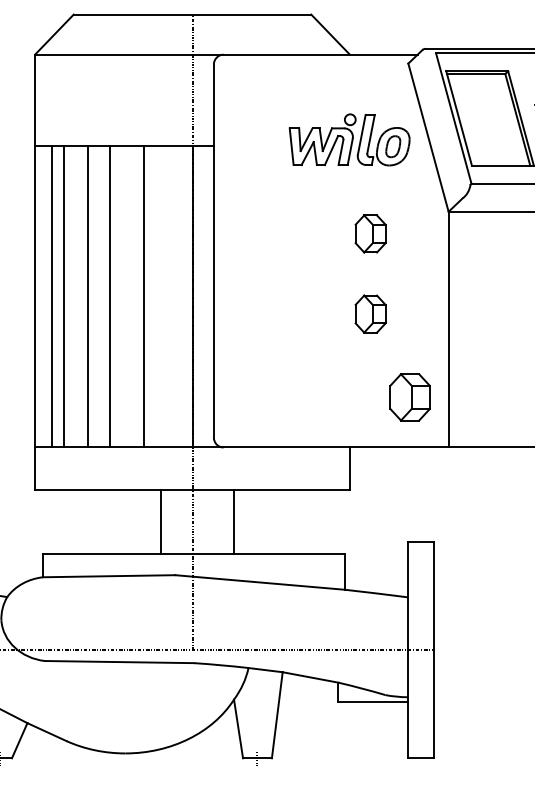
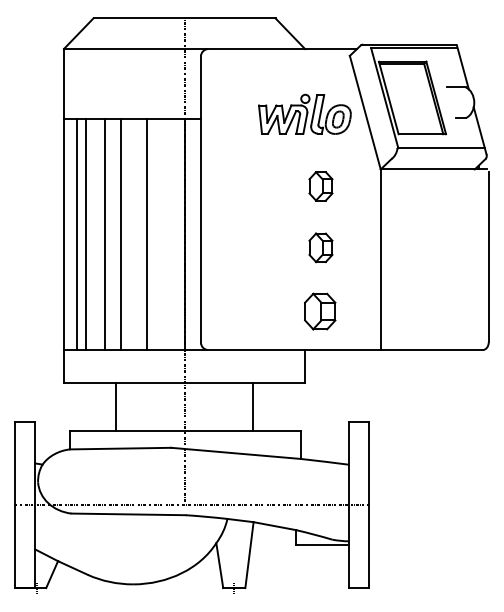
part: (410, 397) -> (320, 311), moved
line: (161, 521) -> (115, 406), moved
line: (234, 521) -> (253, 406), moved

